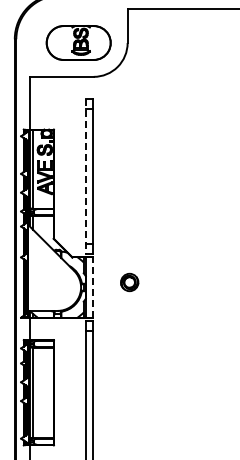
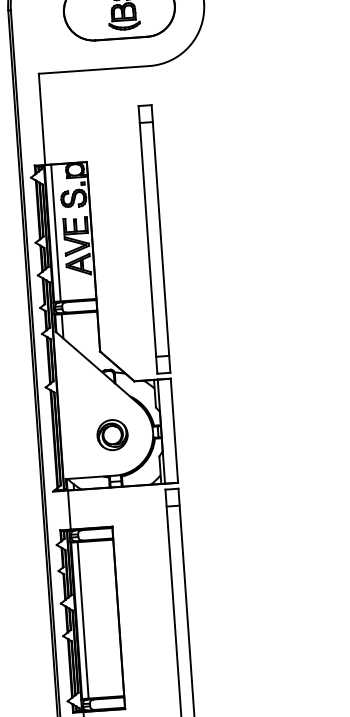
line: (85, 177) -> (147, 241), dashed -> solid
part: (129, 282) -> (112, 435), moved
line: (93, 287) -> (174, 430), dashed -> solid

